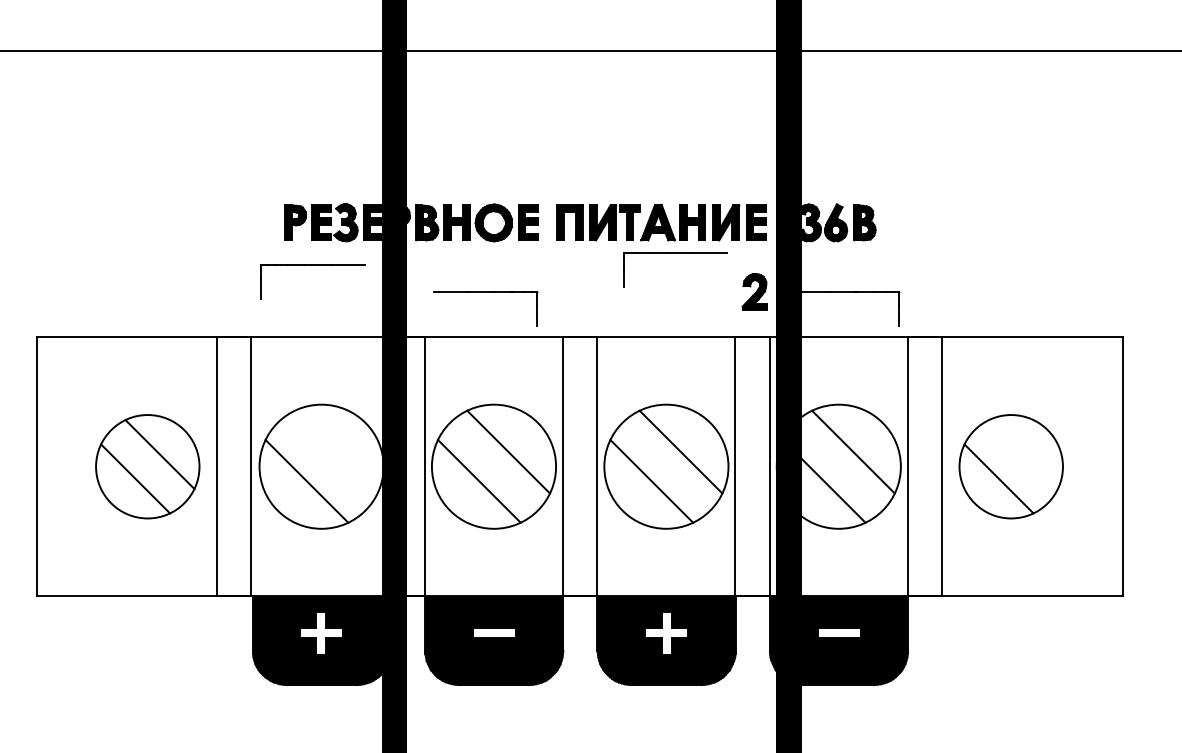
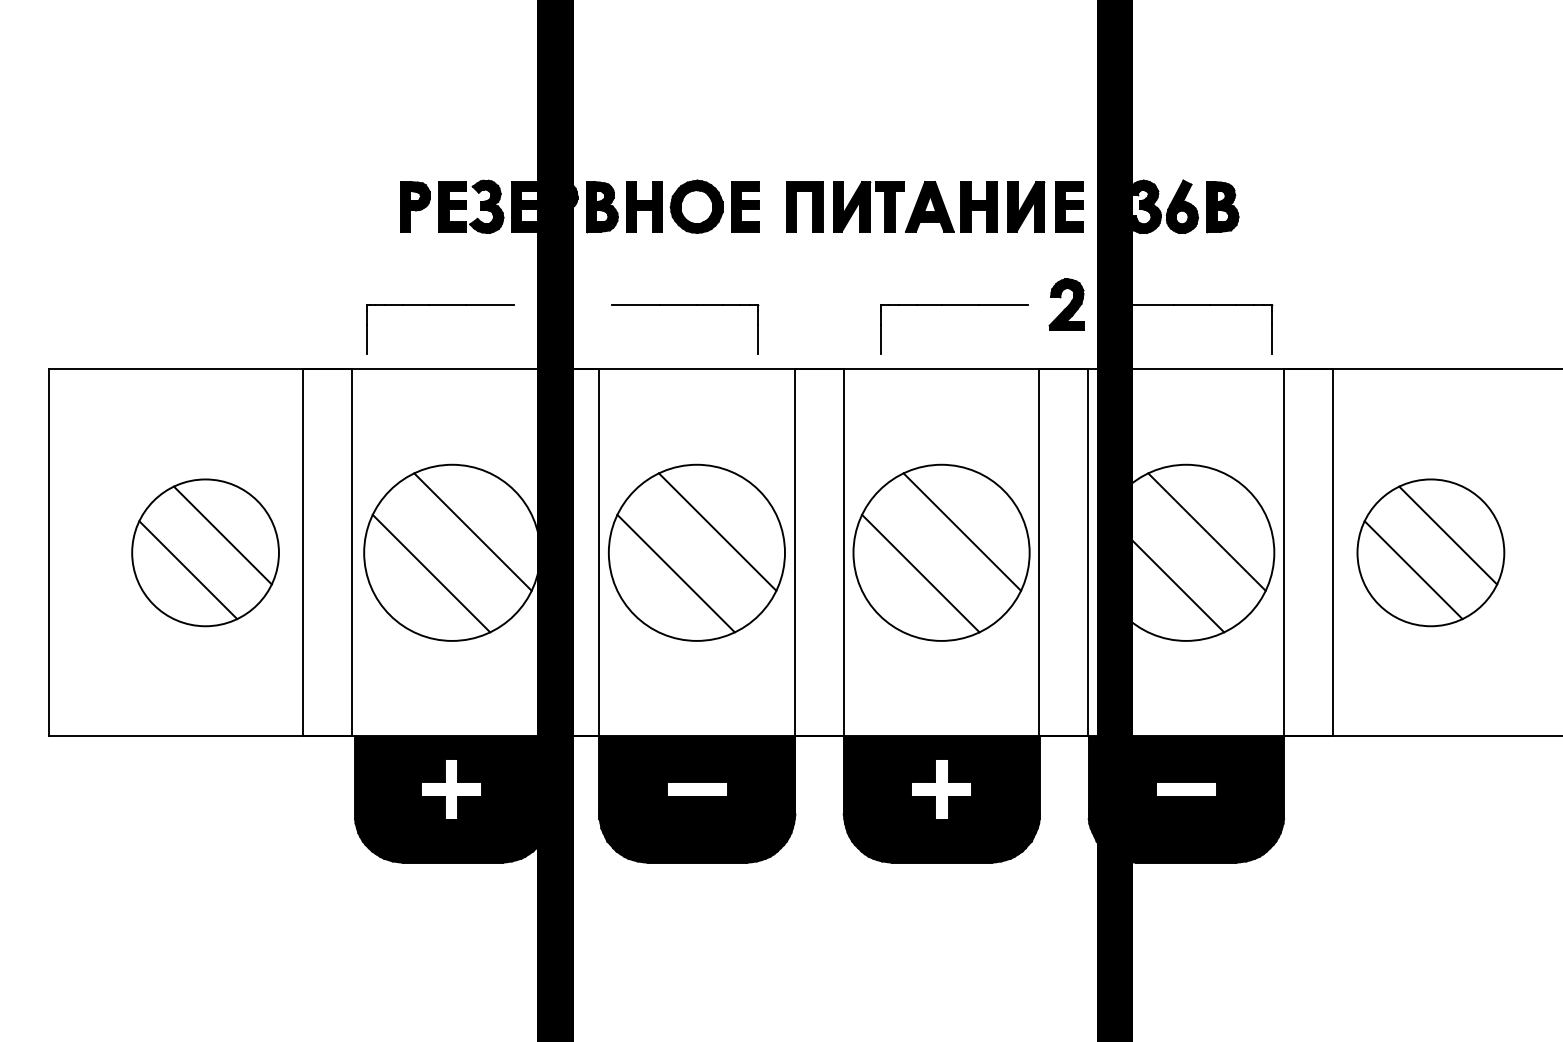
part: (675, 253) -> (954, 305), moved
part: (312, 265) -> (439, 305), moved
line: (335, 451) -> (471, 531), added
line: (1022, 454) -> (1446, 535), added

